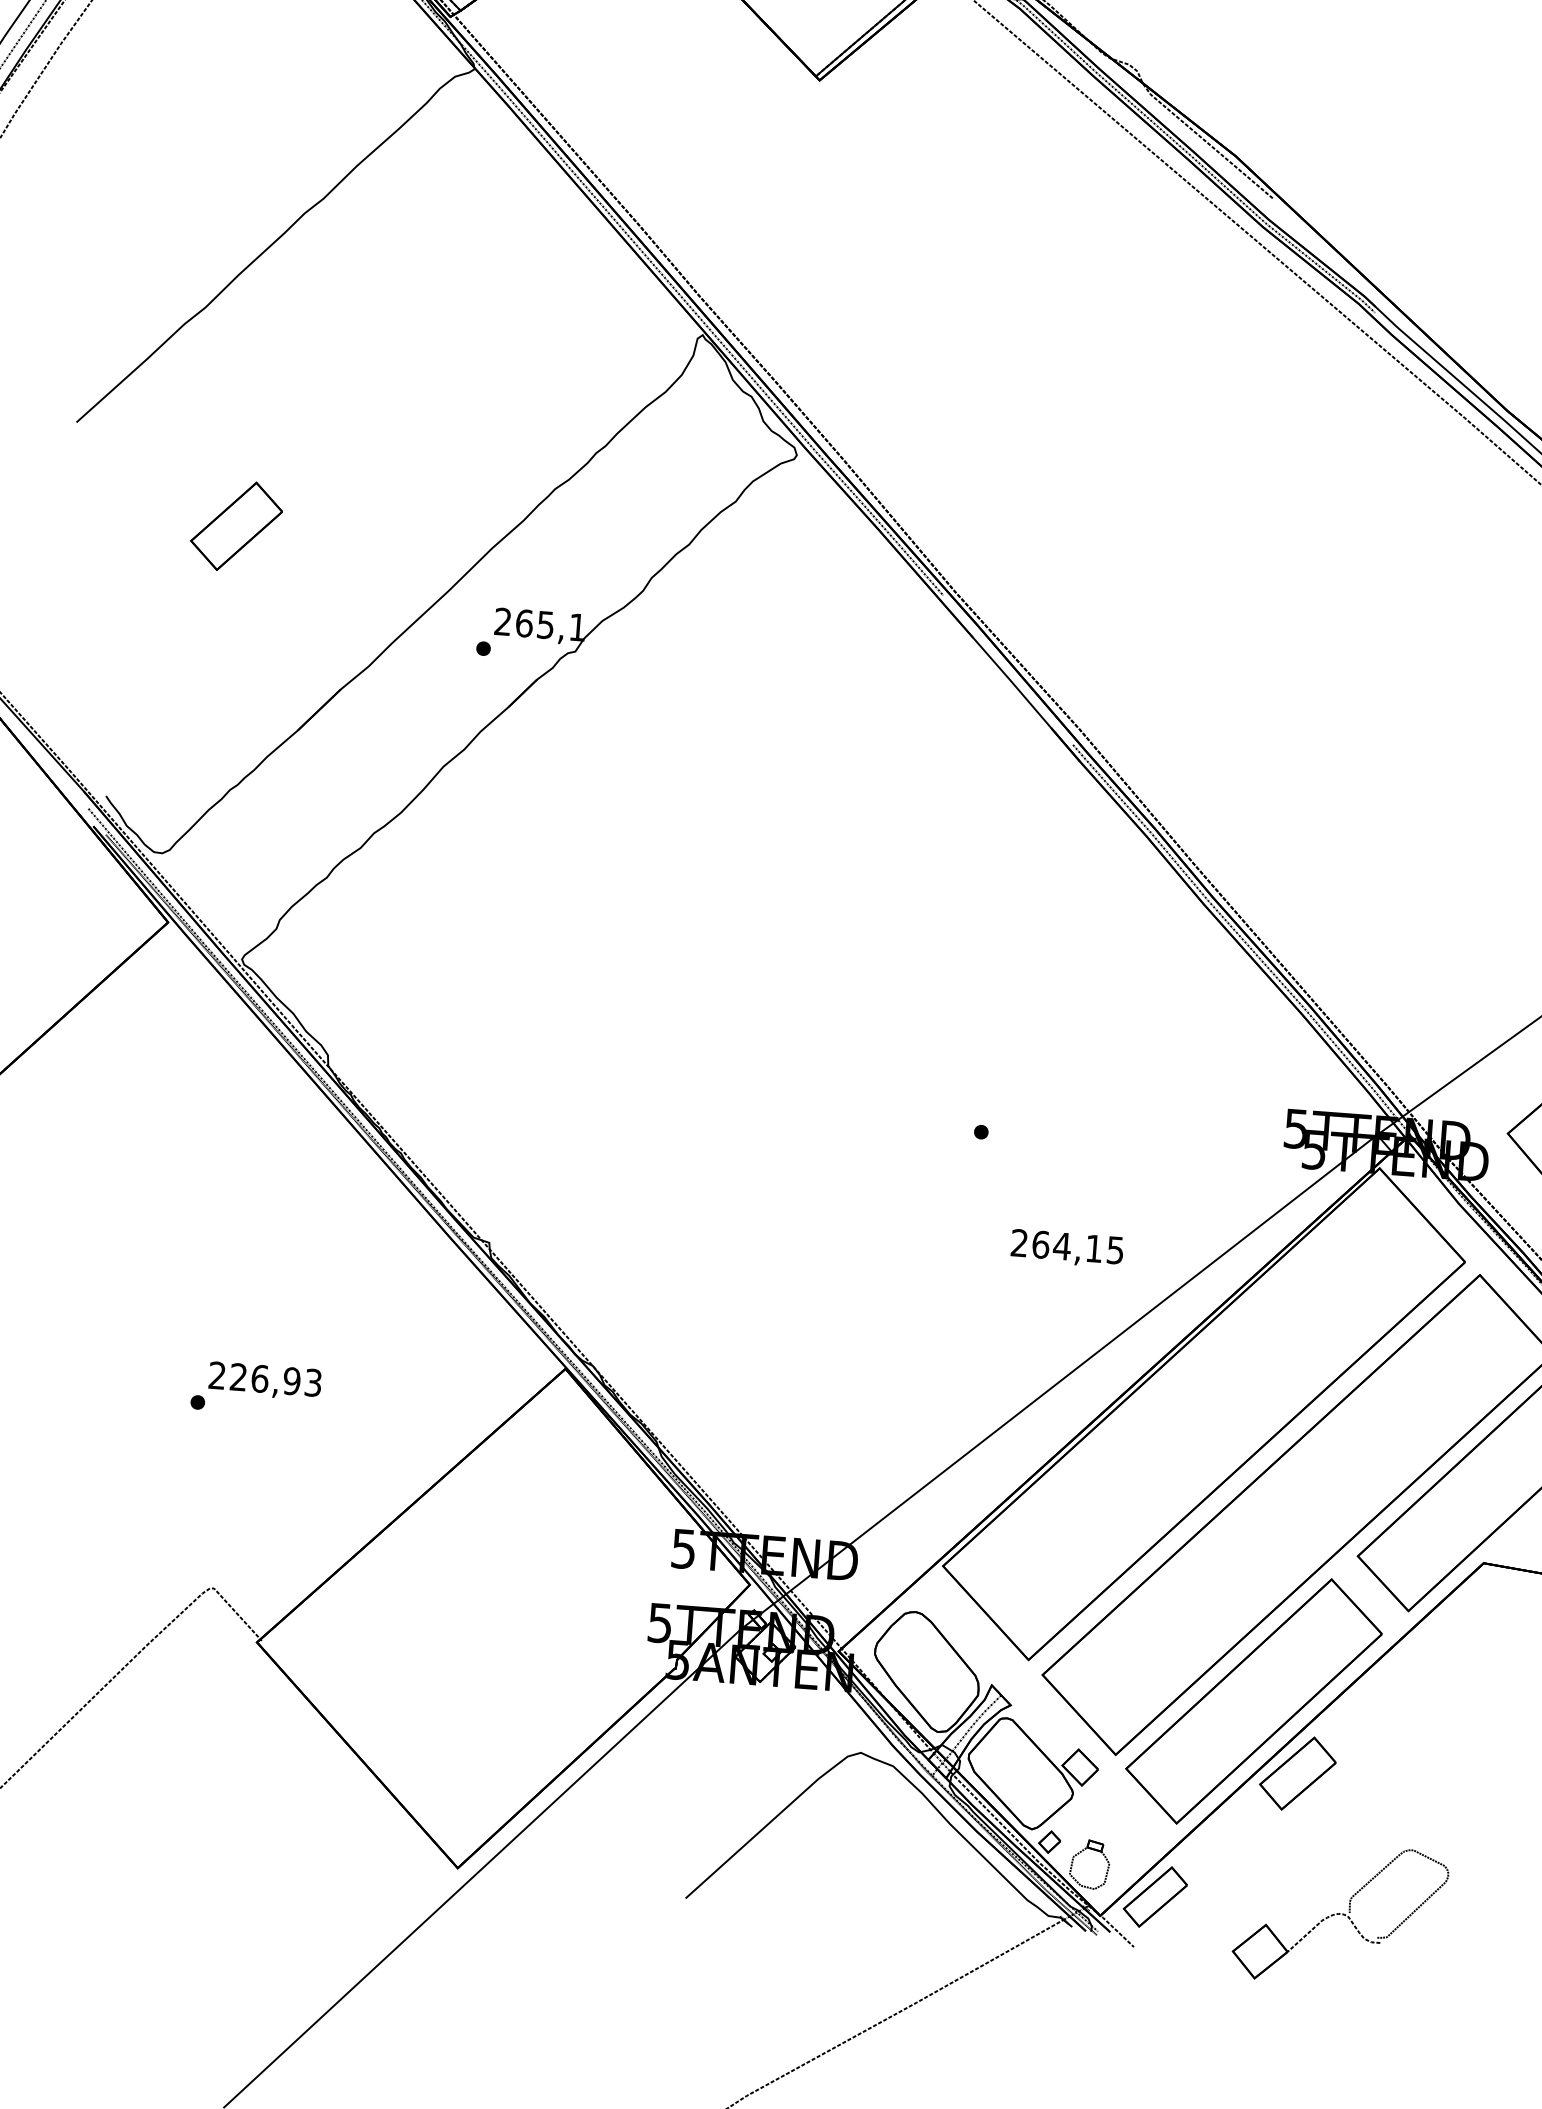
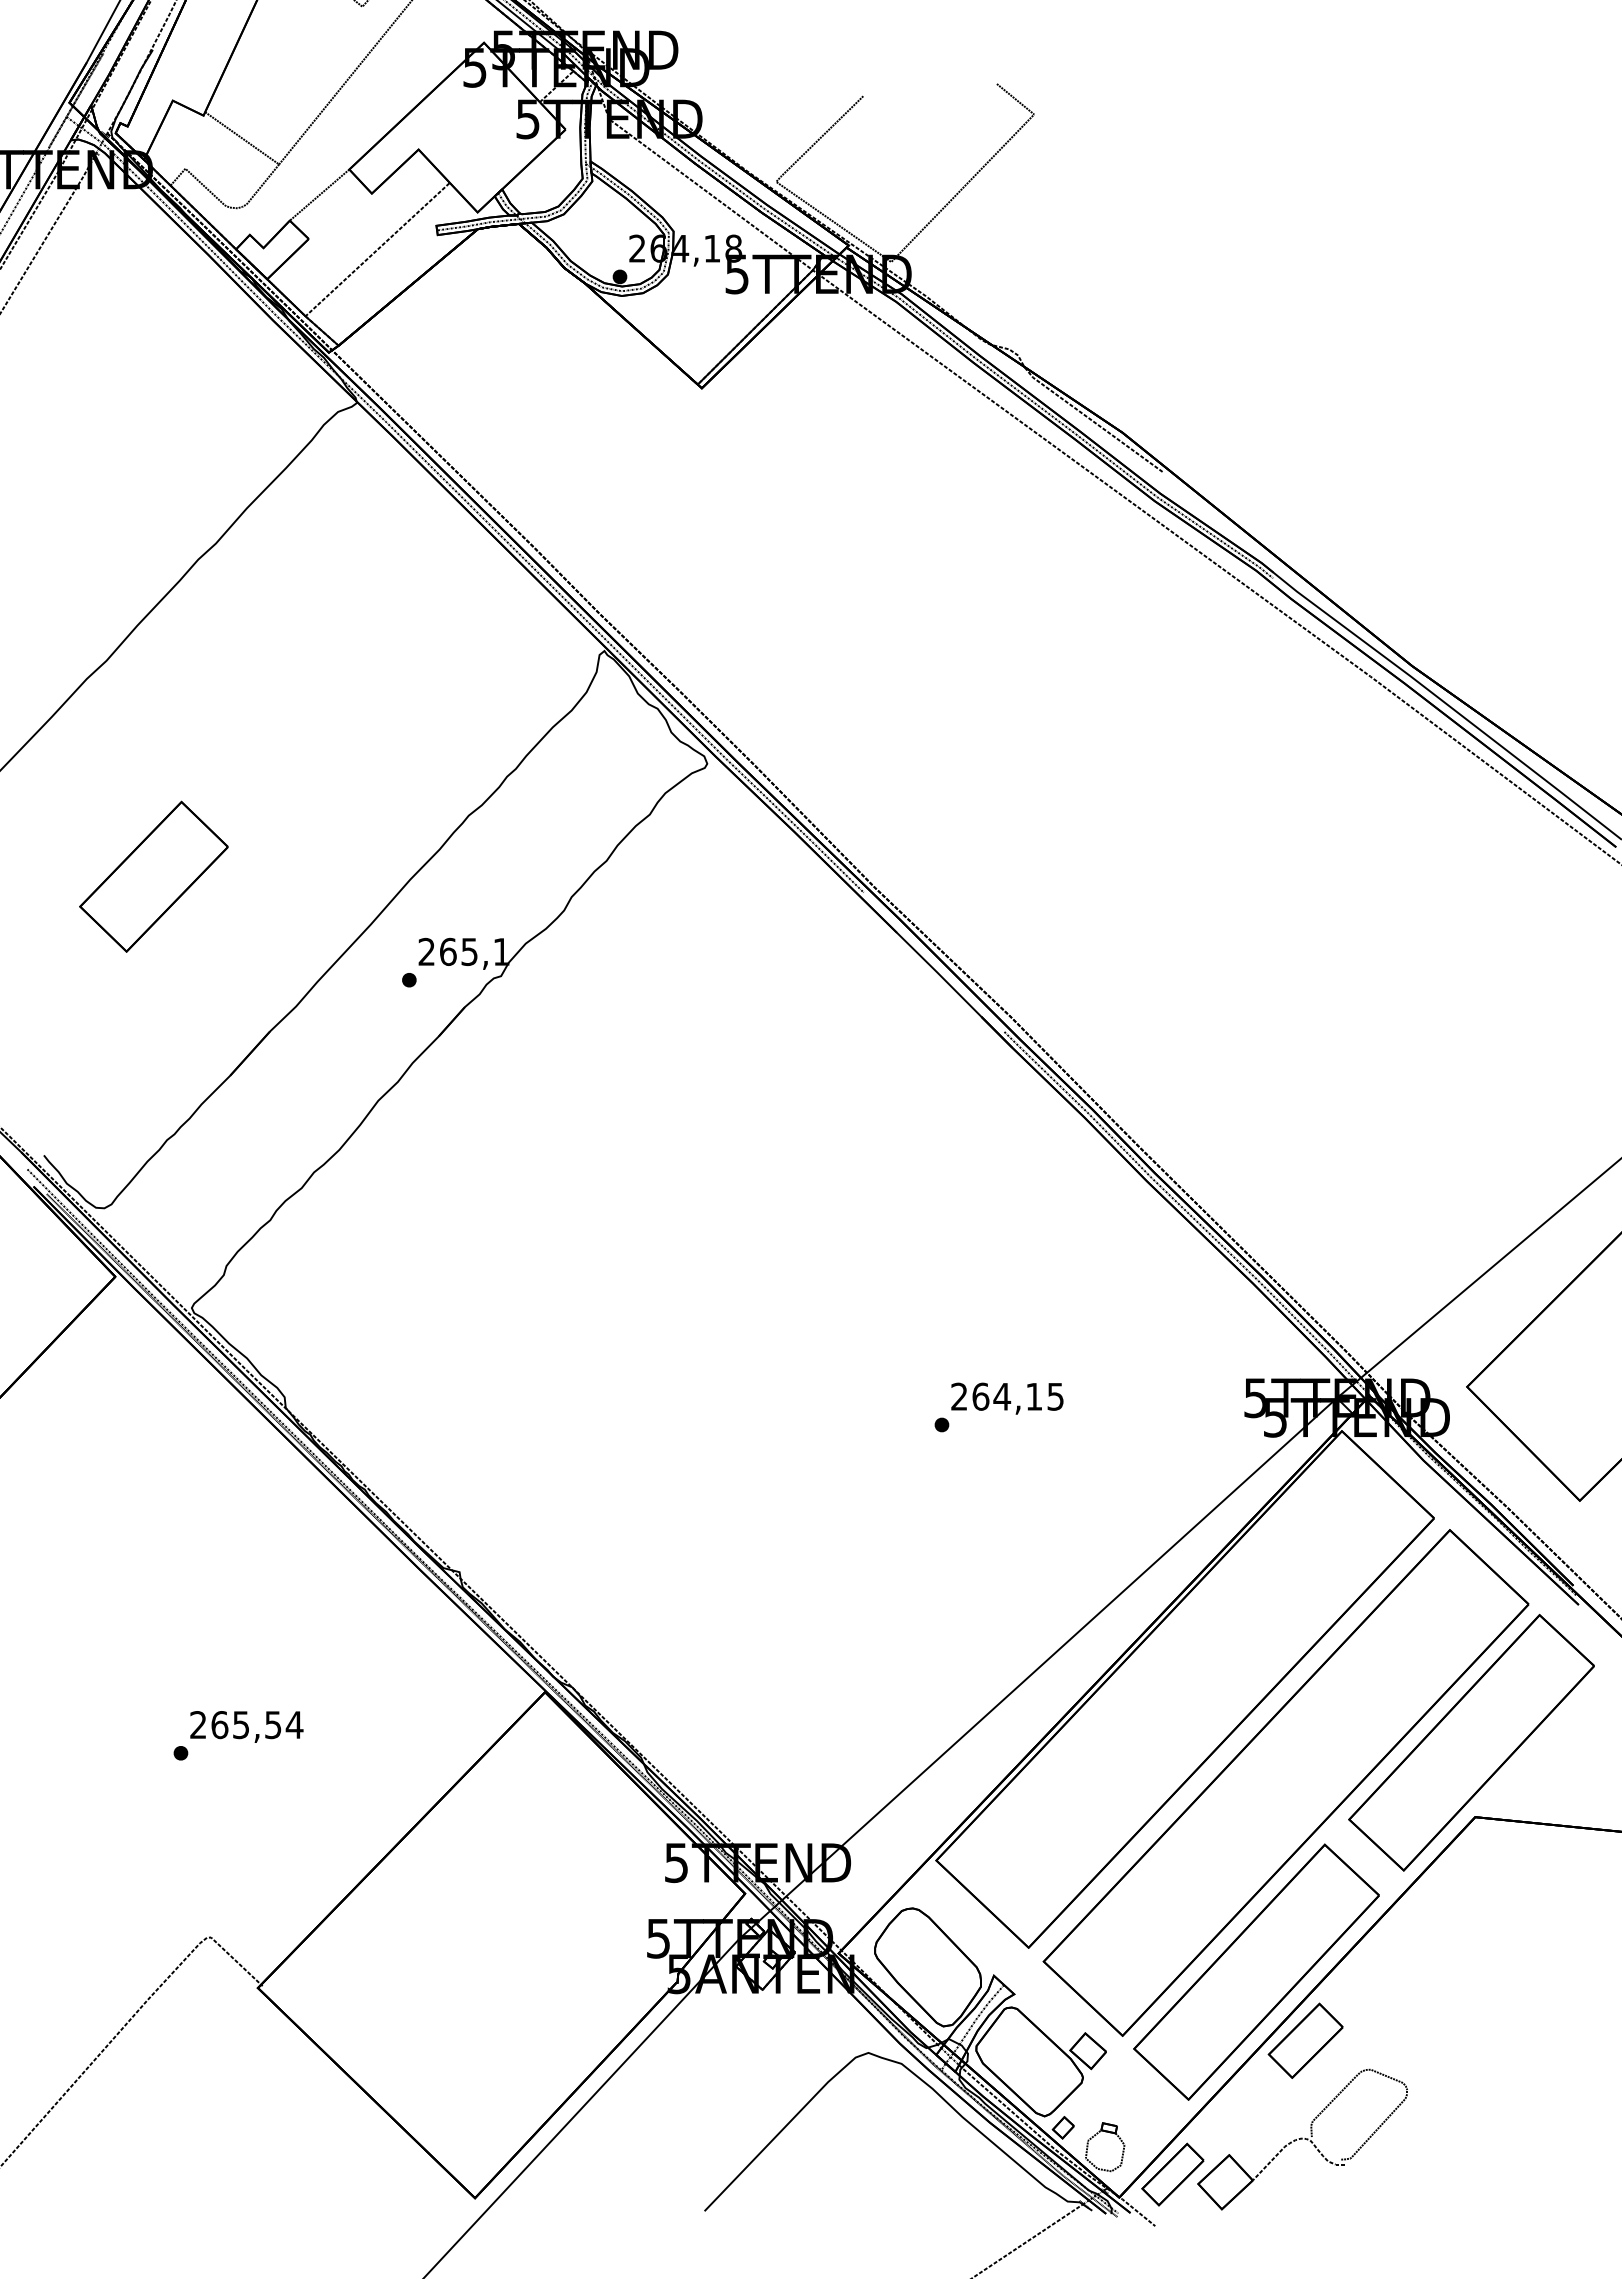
part: (236, 526) -> (153, 876), size x1.67
text: (1067, 1248) -> (1007, 1398), moved
text: (276, 1380) -> (257, 1725), 226,93 -> 265,54
part: (1340, 1914) -> (1302, 2139), moved

